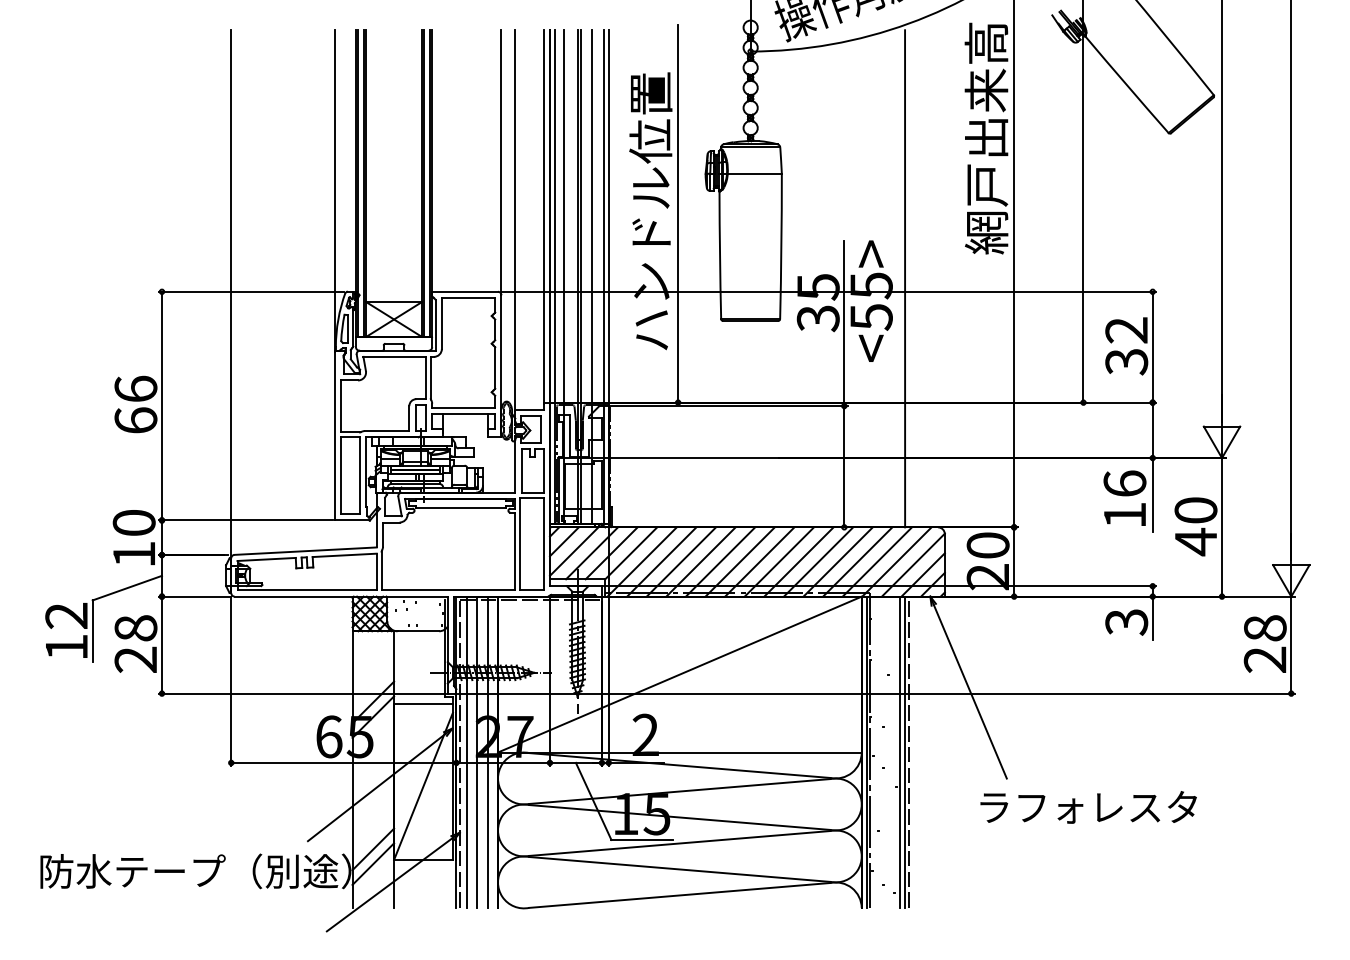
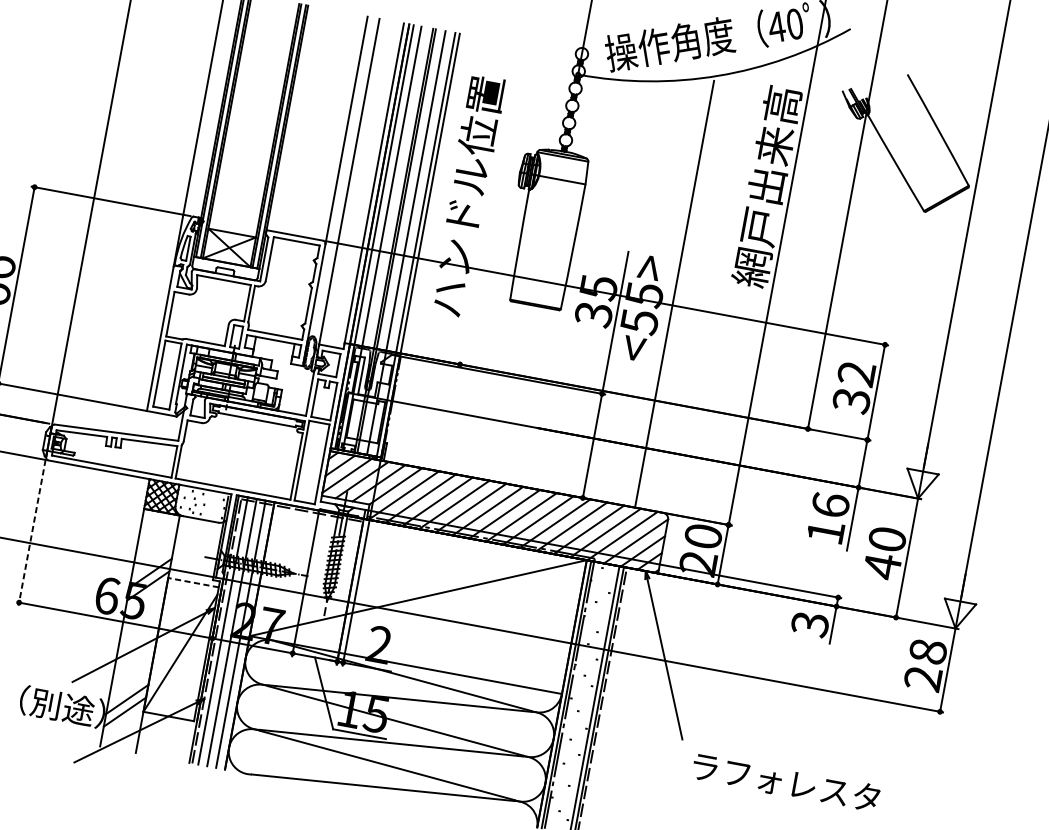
line: (678, 213) -> (490, 202), removed
line: (231, 681) -> (32, 532), solid -> dashed
line: (423, 704) -> (193, 583), solid -> dashed
text: (1088, 807) -> (785, 782), moved

